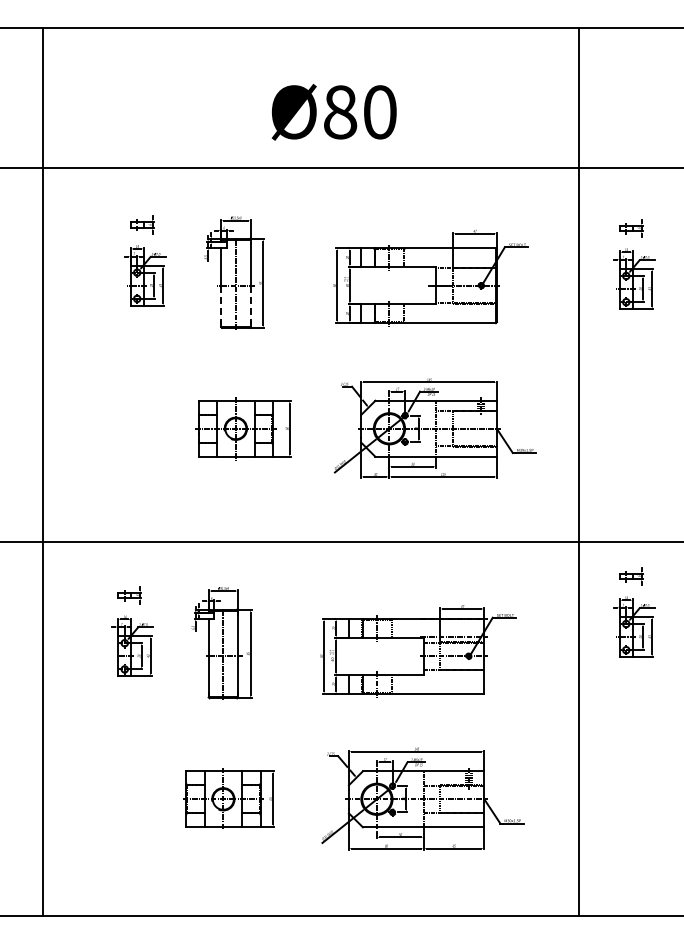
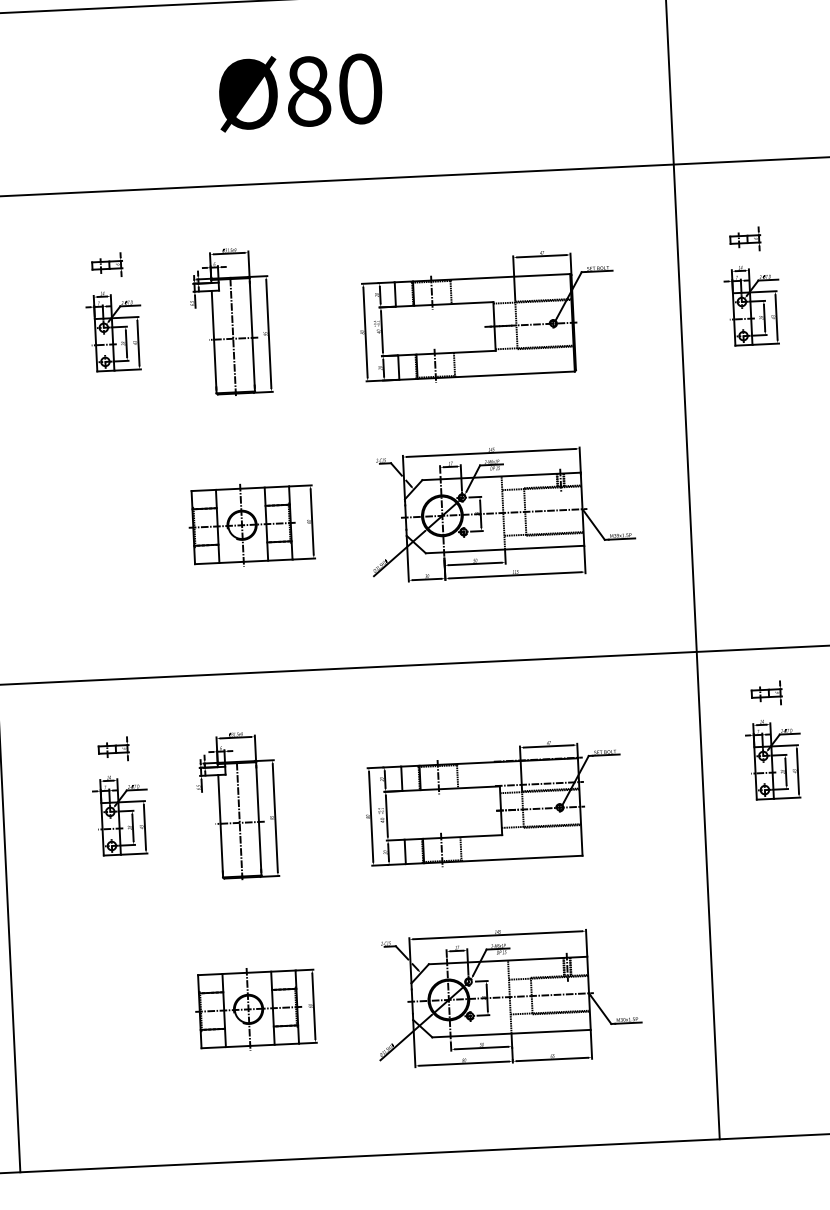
text: (333, 112) -> (299, 92), moved
line: (221, 305) -> (215, 365), dashed -> solid
line: (250, 305) -> (253, 363), dashed -> solid

